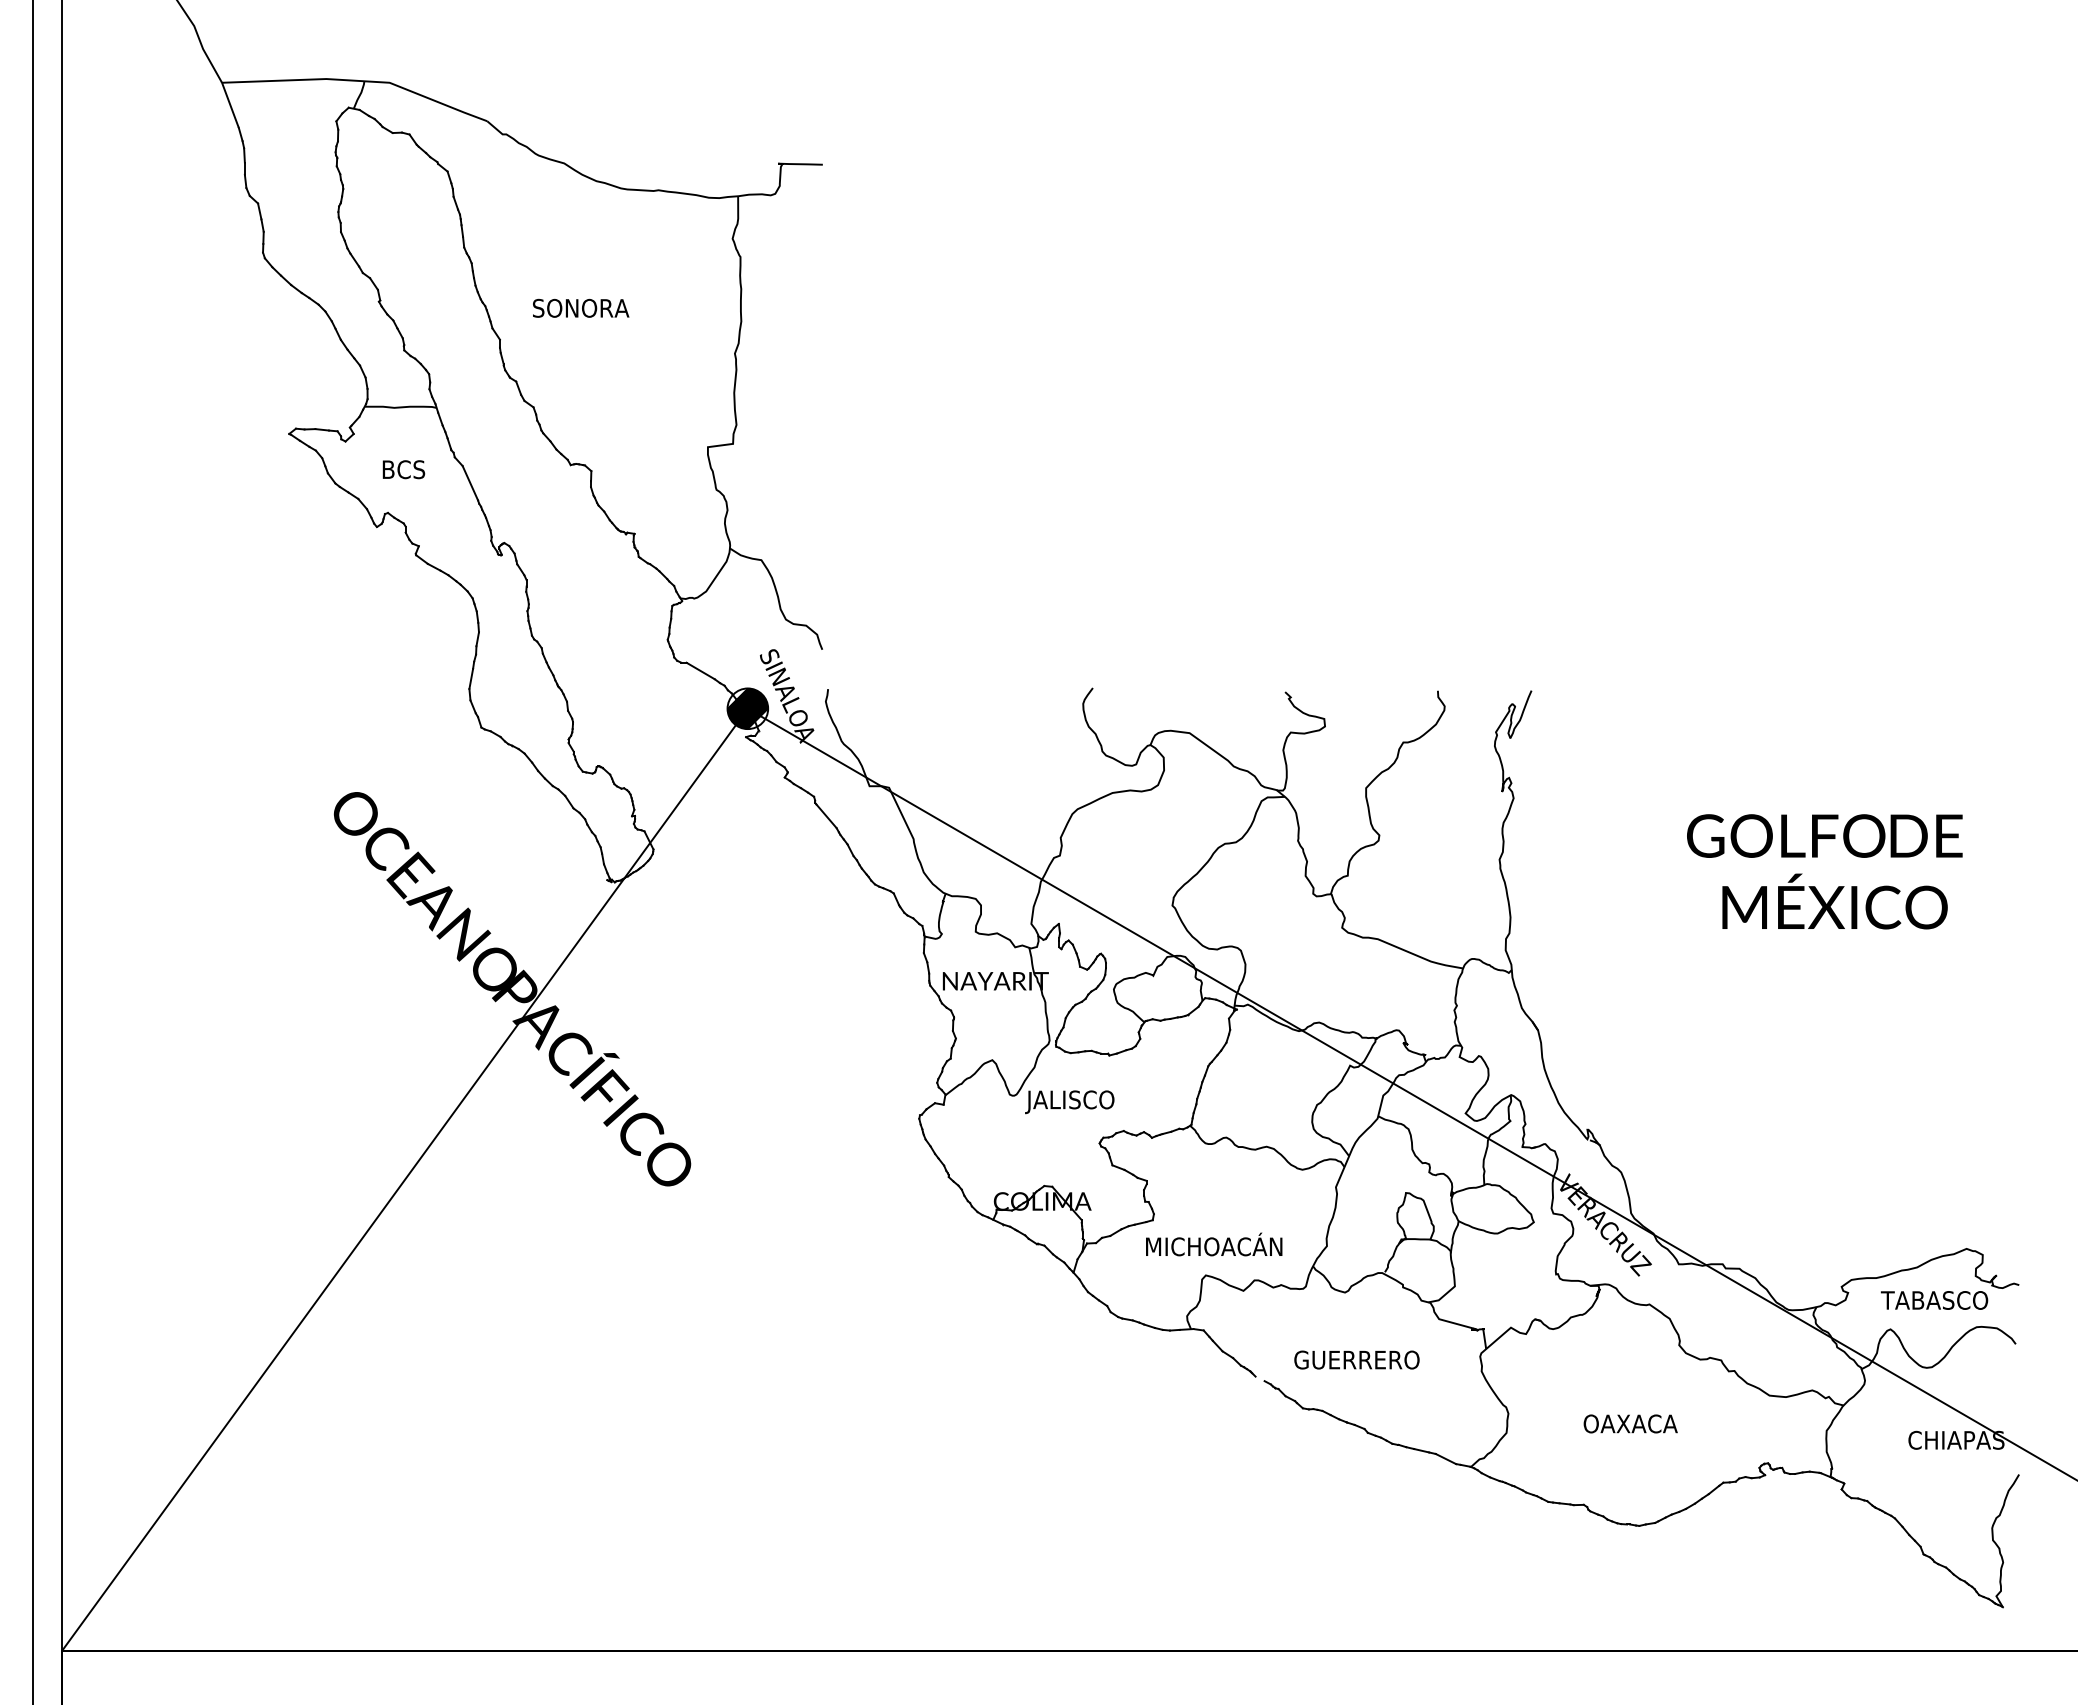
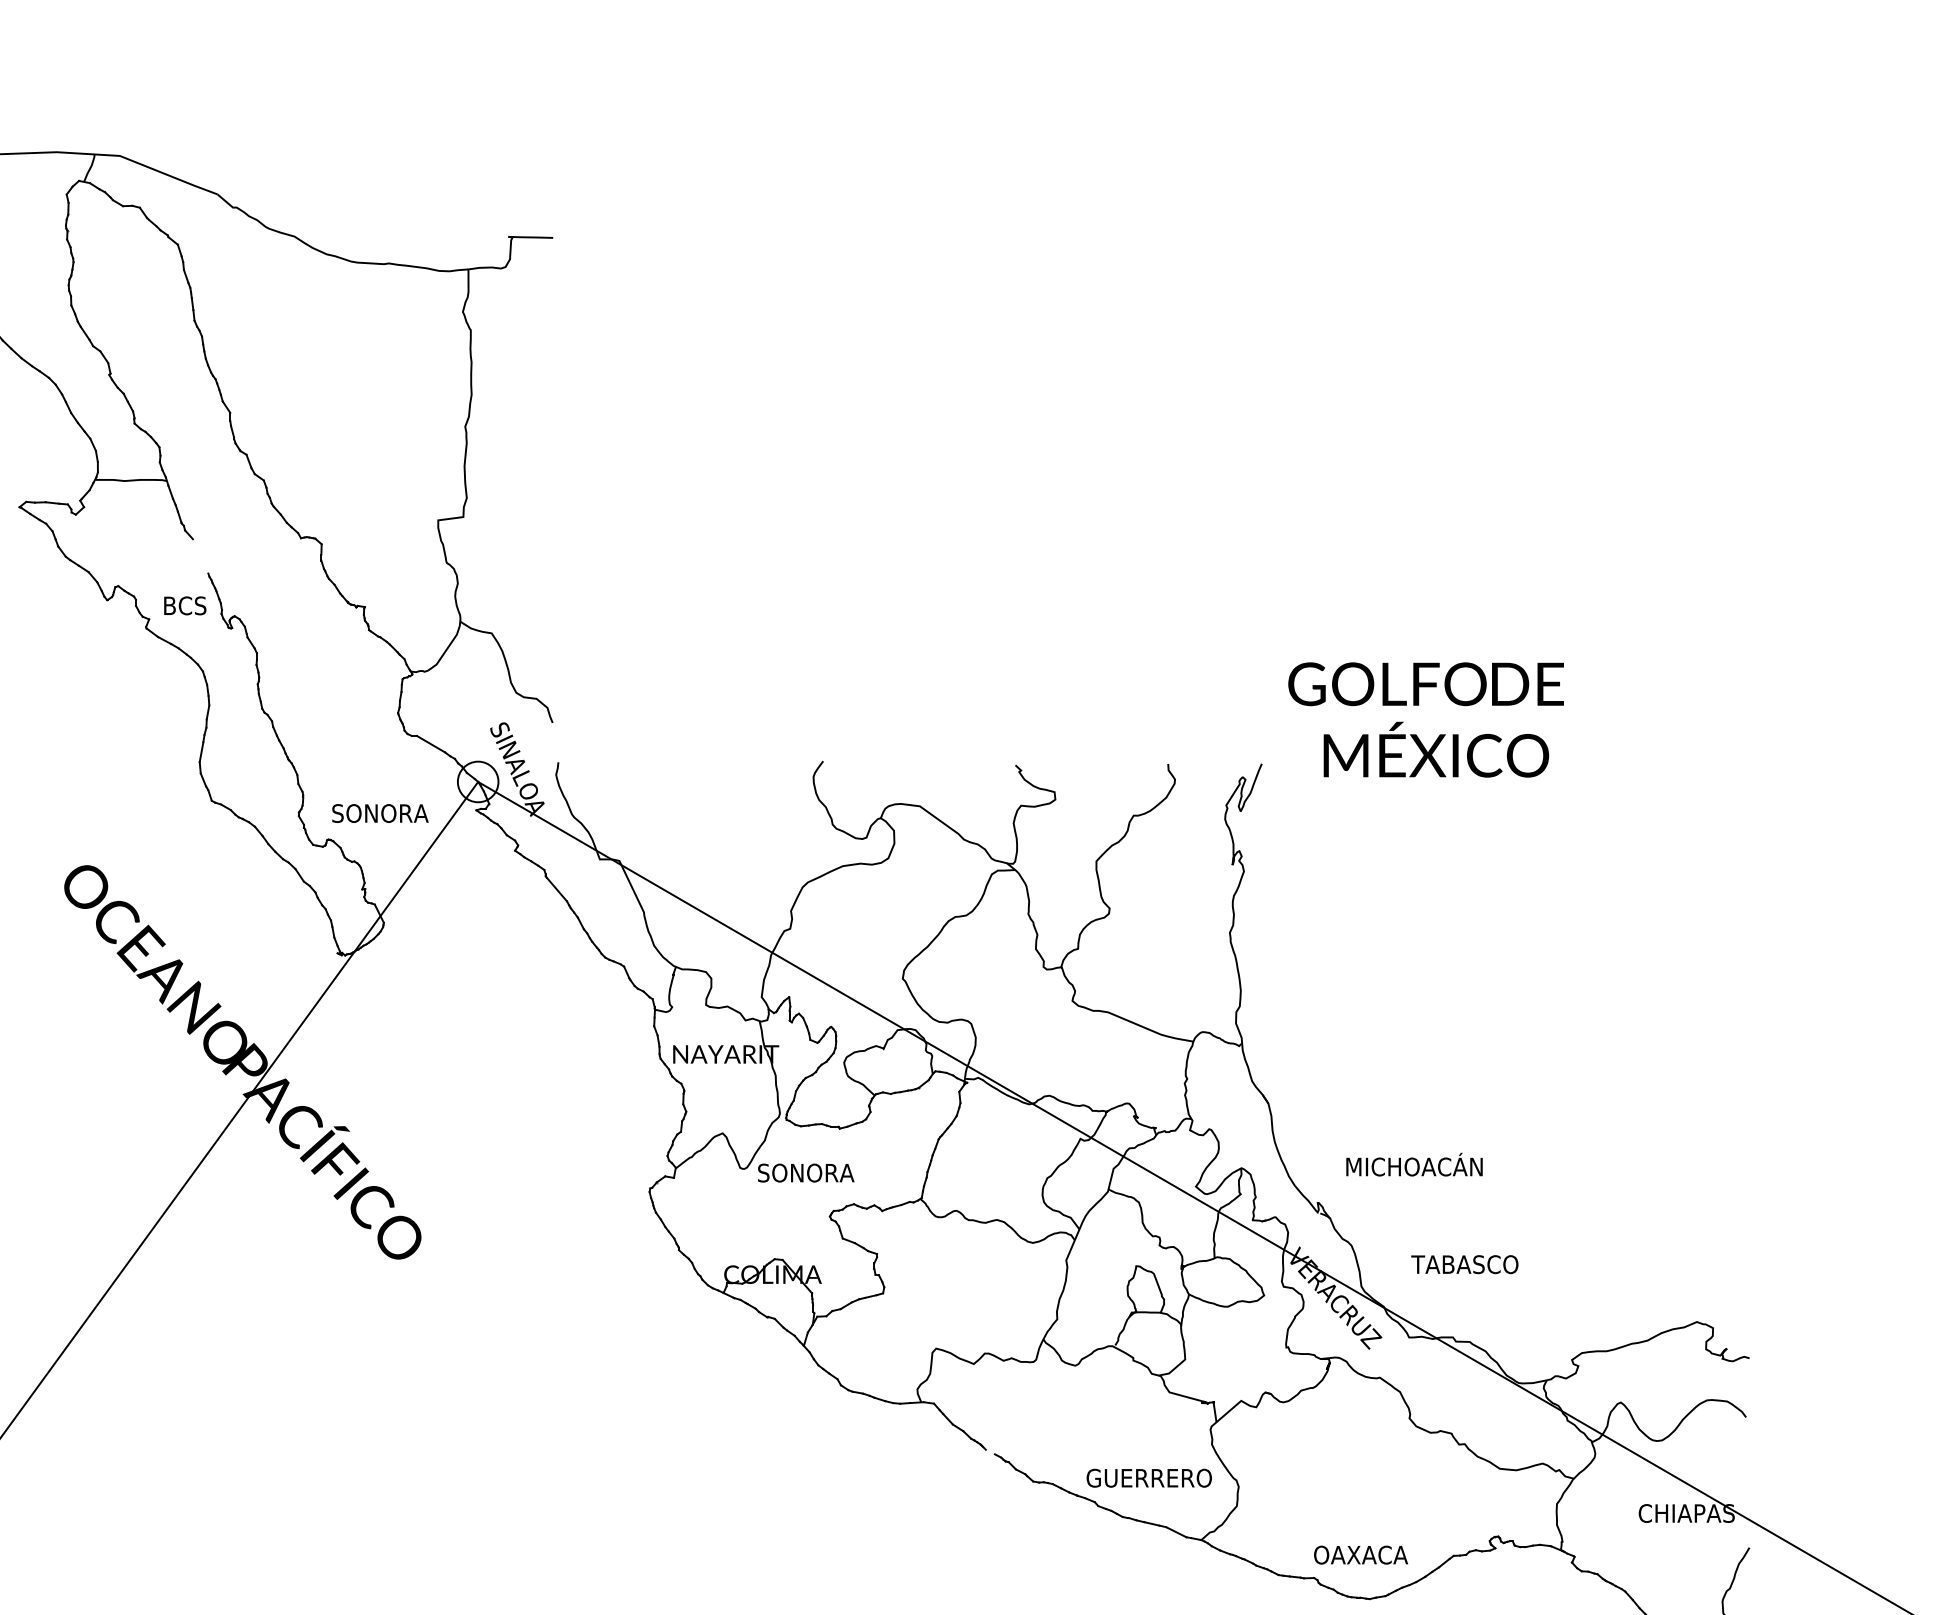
text: (581, 307) -> (380, 812), moved
text: (403, 469) -> (184, 605), moved
line: (470, 483) -> (200, 556), removed
hatch: (747, 708) -> (477, 781), removed
text: (1824, 871) -> (1425, 719), moved
text: (1074, 1102) -> (804, 1175), JALISCO -> SONORA
text: (1214, 1244) -> (1414, 1164), moved
text: (1934, 1300) -> (1464, 1264), moved
text: (1356, 1359) -> (1148, 1477), moved
text: (1630, 1423) -> (1360, 1554), moved

